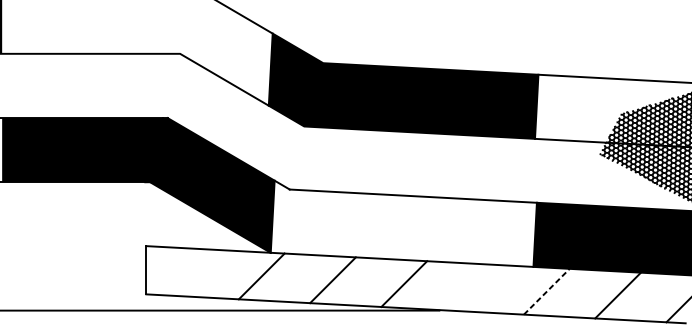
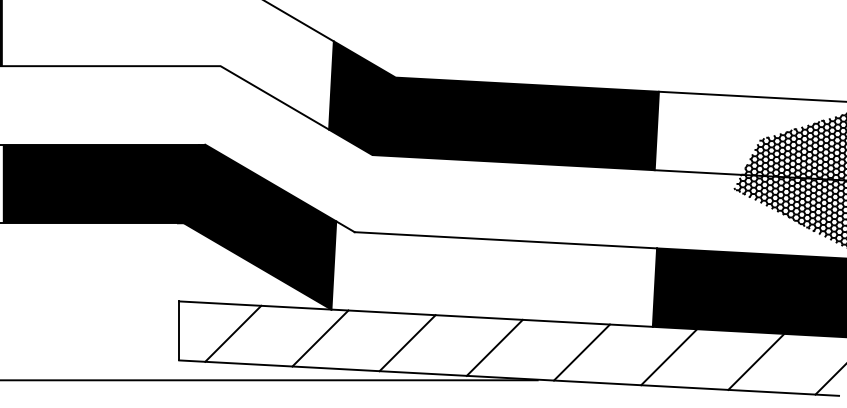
line: (190, 272) -> (233, 333), added
line: (475, 287) -> (581, 352), added
line: (547, 291) -> (669, 357), dashed -> solid

